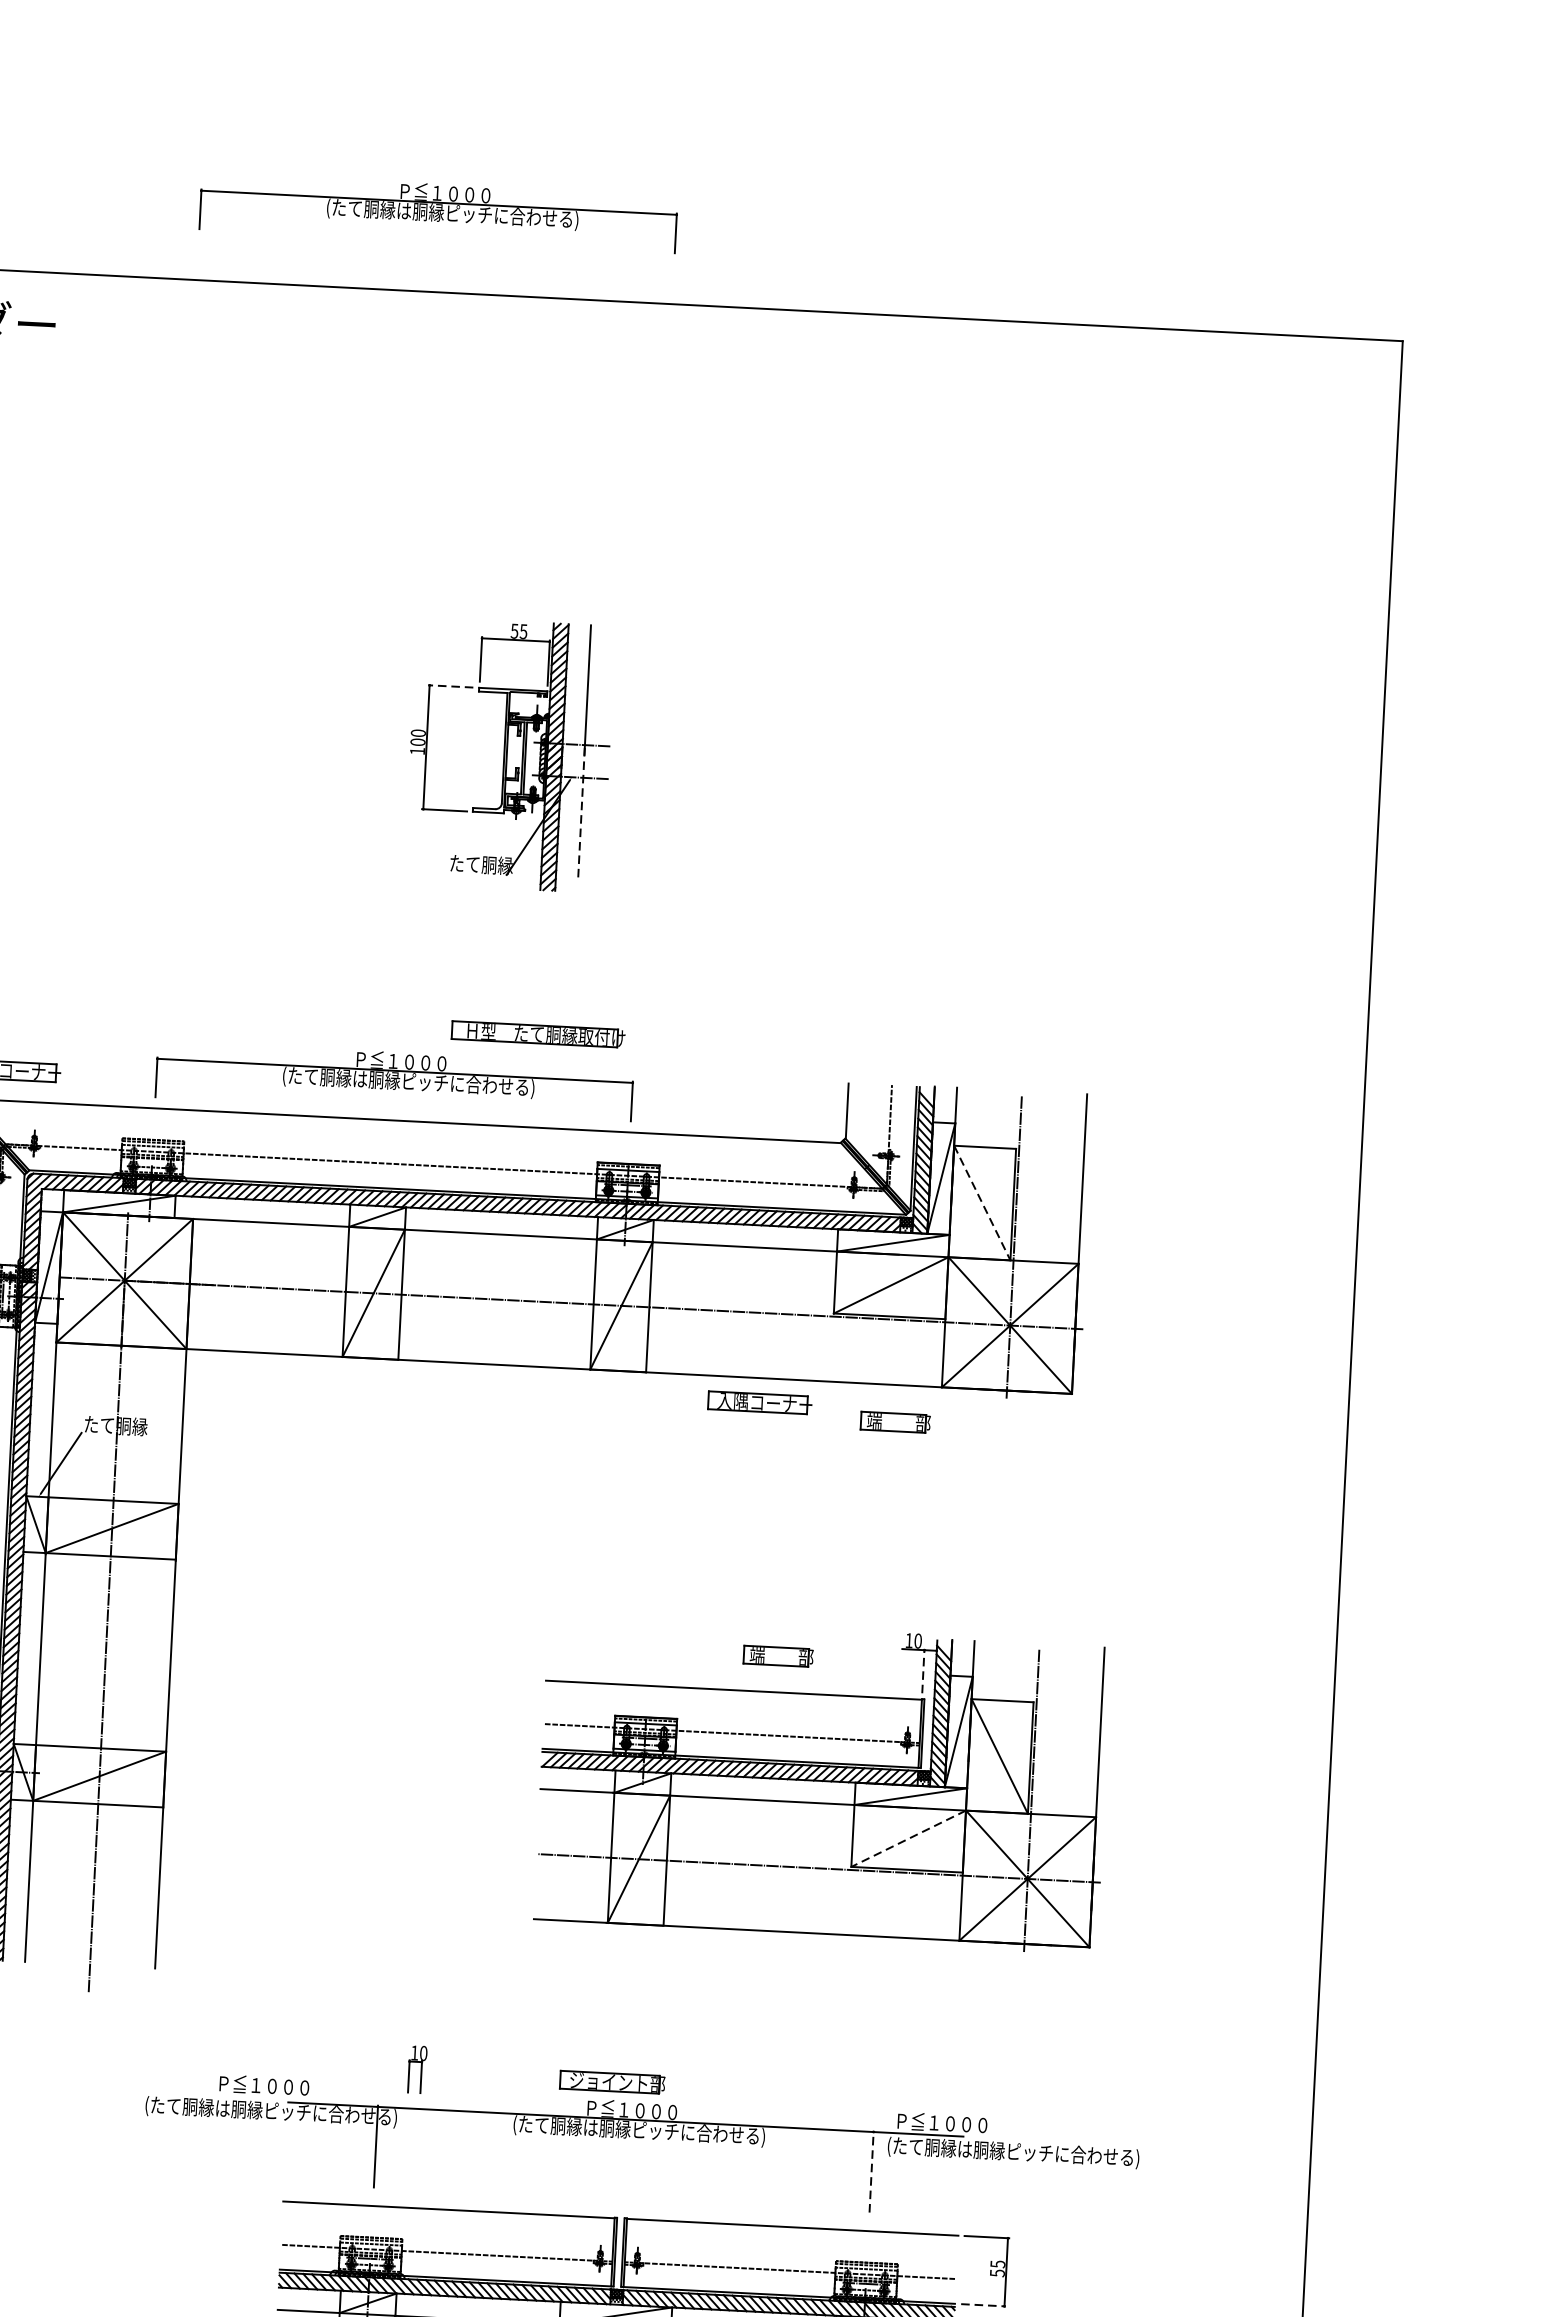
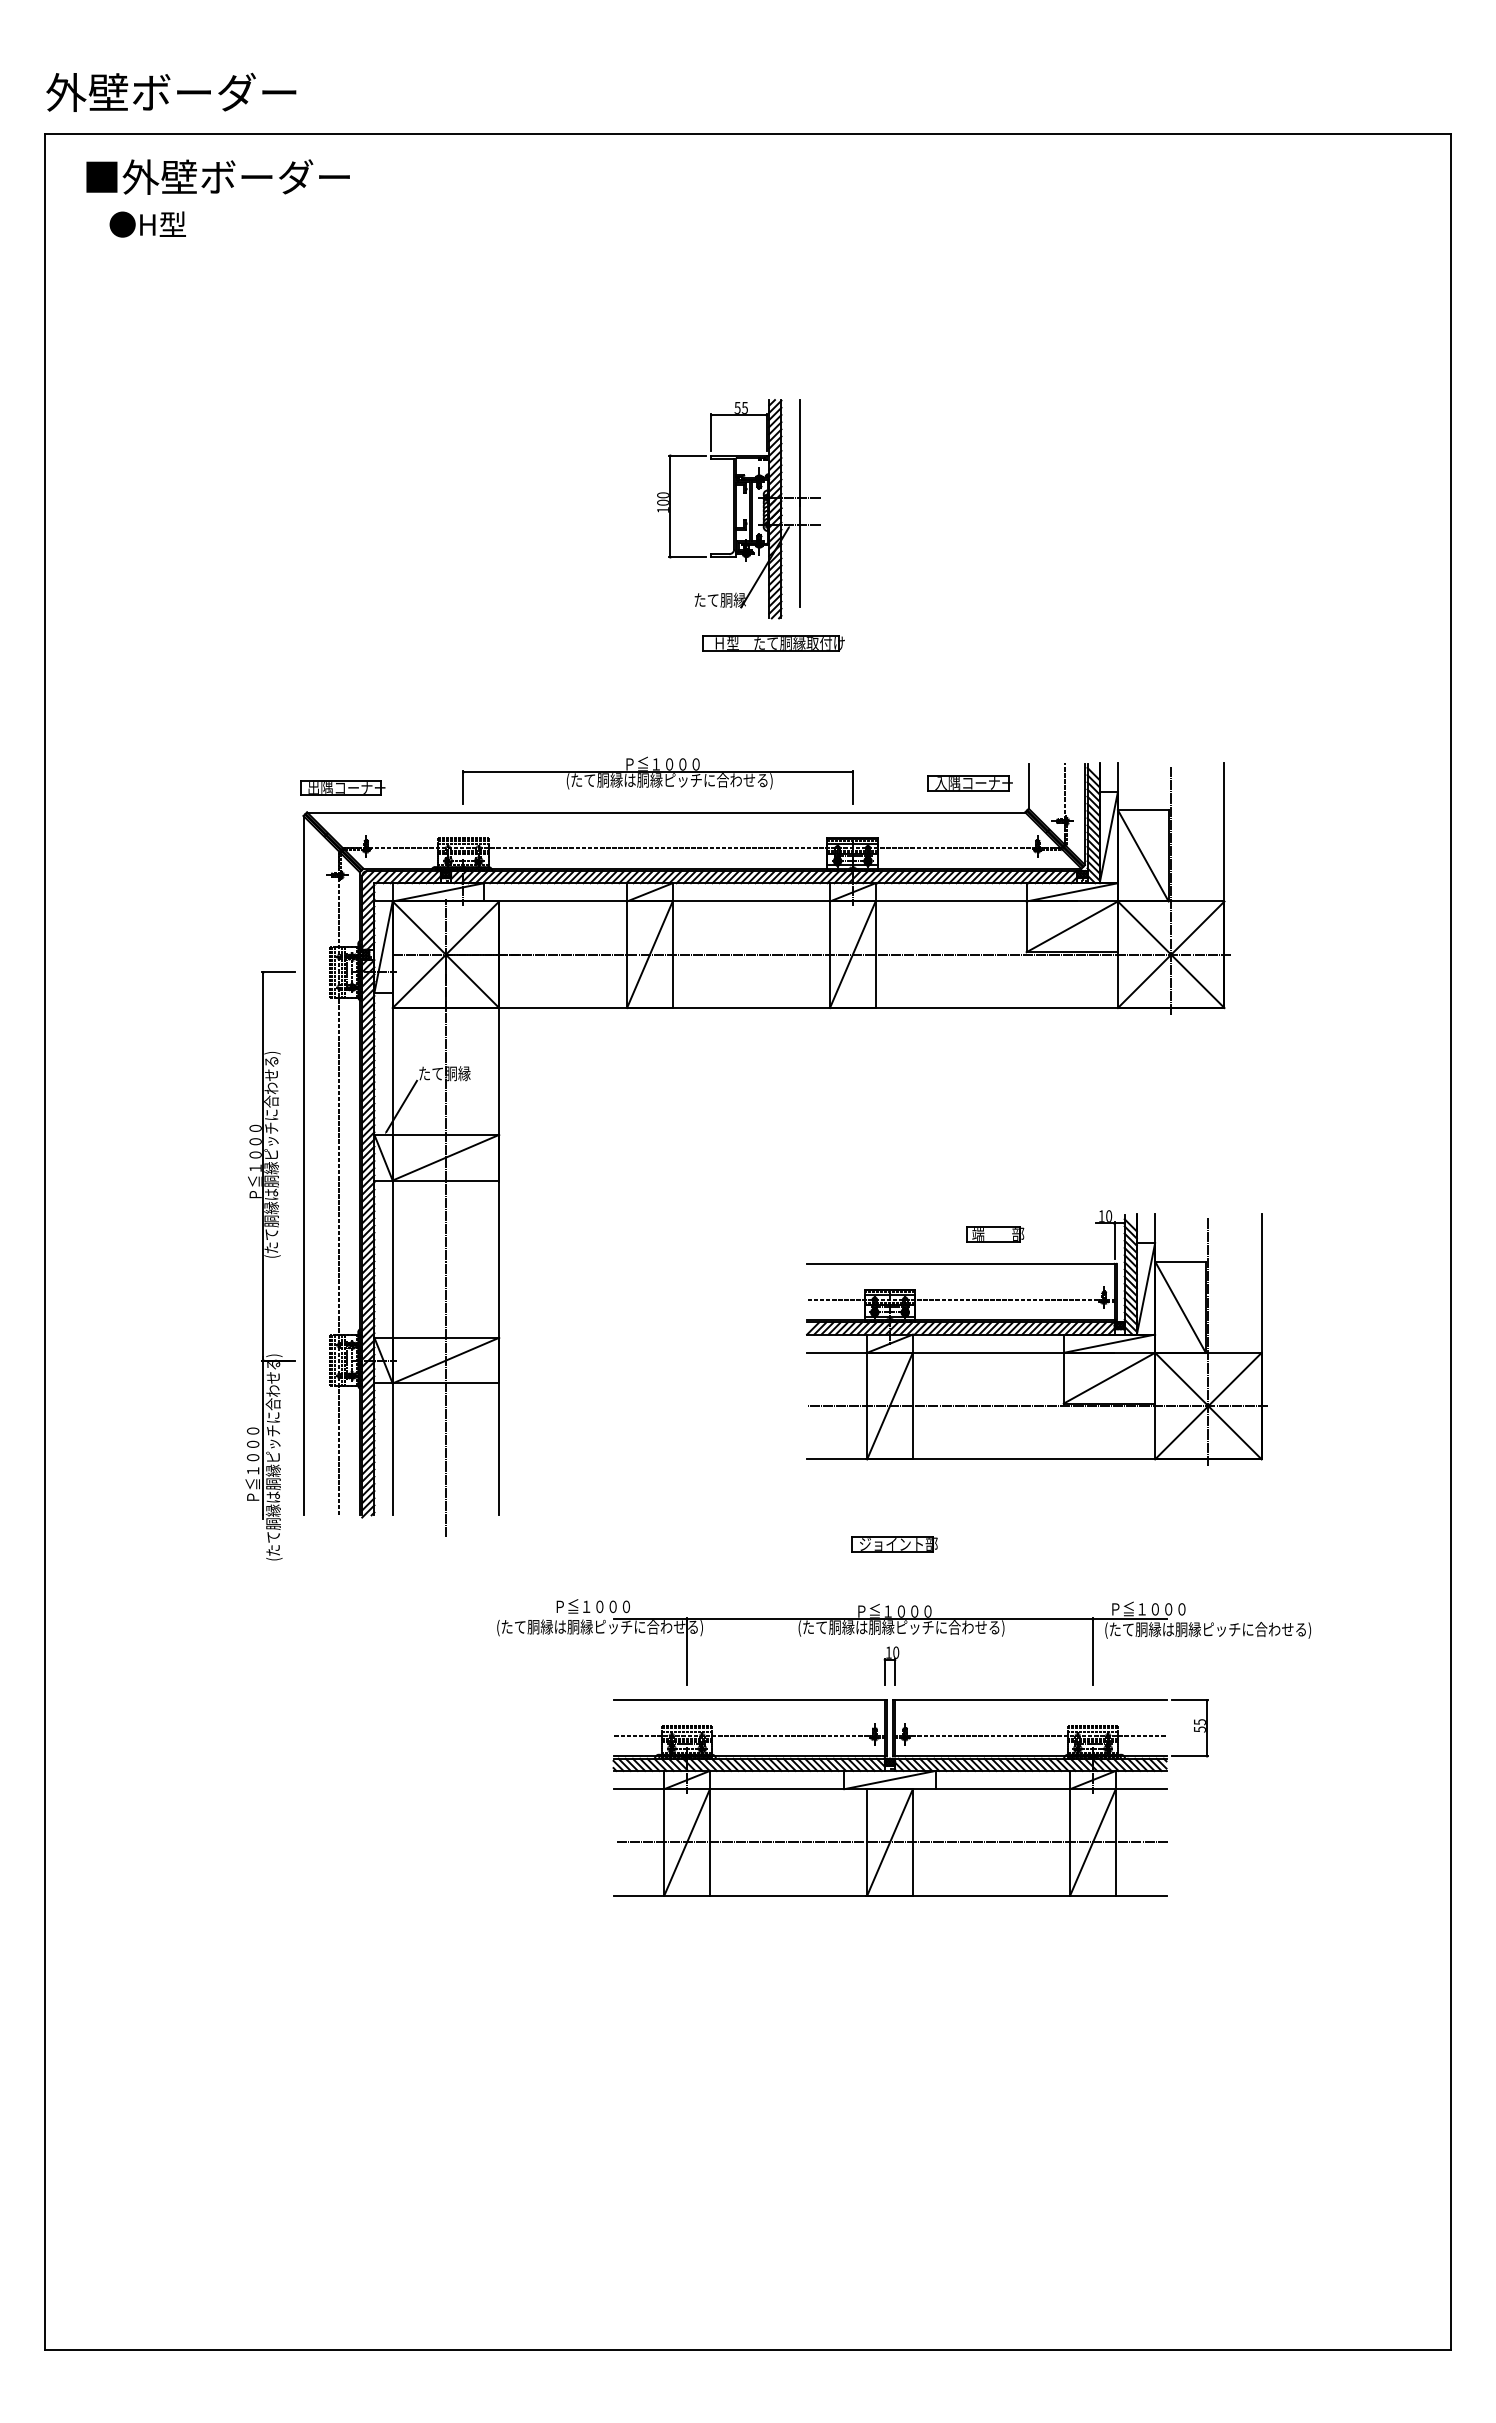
part: (437, 212) -> (657, 69), removed
line: (450, 686) -> (687, 455), dashed -> solid
line: (581, 813) -> (799, 554), dashed -> solid
part: (538, 1034) -> (773, 643), moved
line: (982, 1203) -> (1143, 856), dashed -> solid
part: (759, 1403) -> (969, 783), moved
part: (895, 1422) -> (1081, 1038), removed
line: (923, 1670) -> (1114, 1240), dashed -> solid
line: (908, 1839) -> (1109, 1378), dashed -> solid
part: (417, 2068) -> (891, 1665), moved
part: (612, 2082) -> (894, 1544), moved
line: (871, 2171) -> (1092, 1651), dashed -> solid
line: (984, 2305) -> (1190, 1756), dashed -> solid

